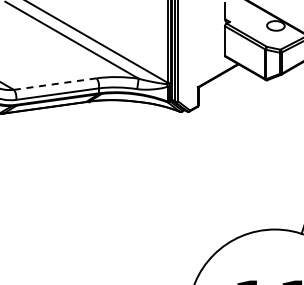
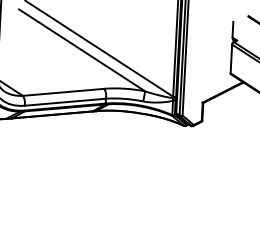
line: (55, 84) -> (63, 92), dashed -> solid

